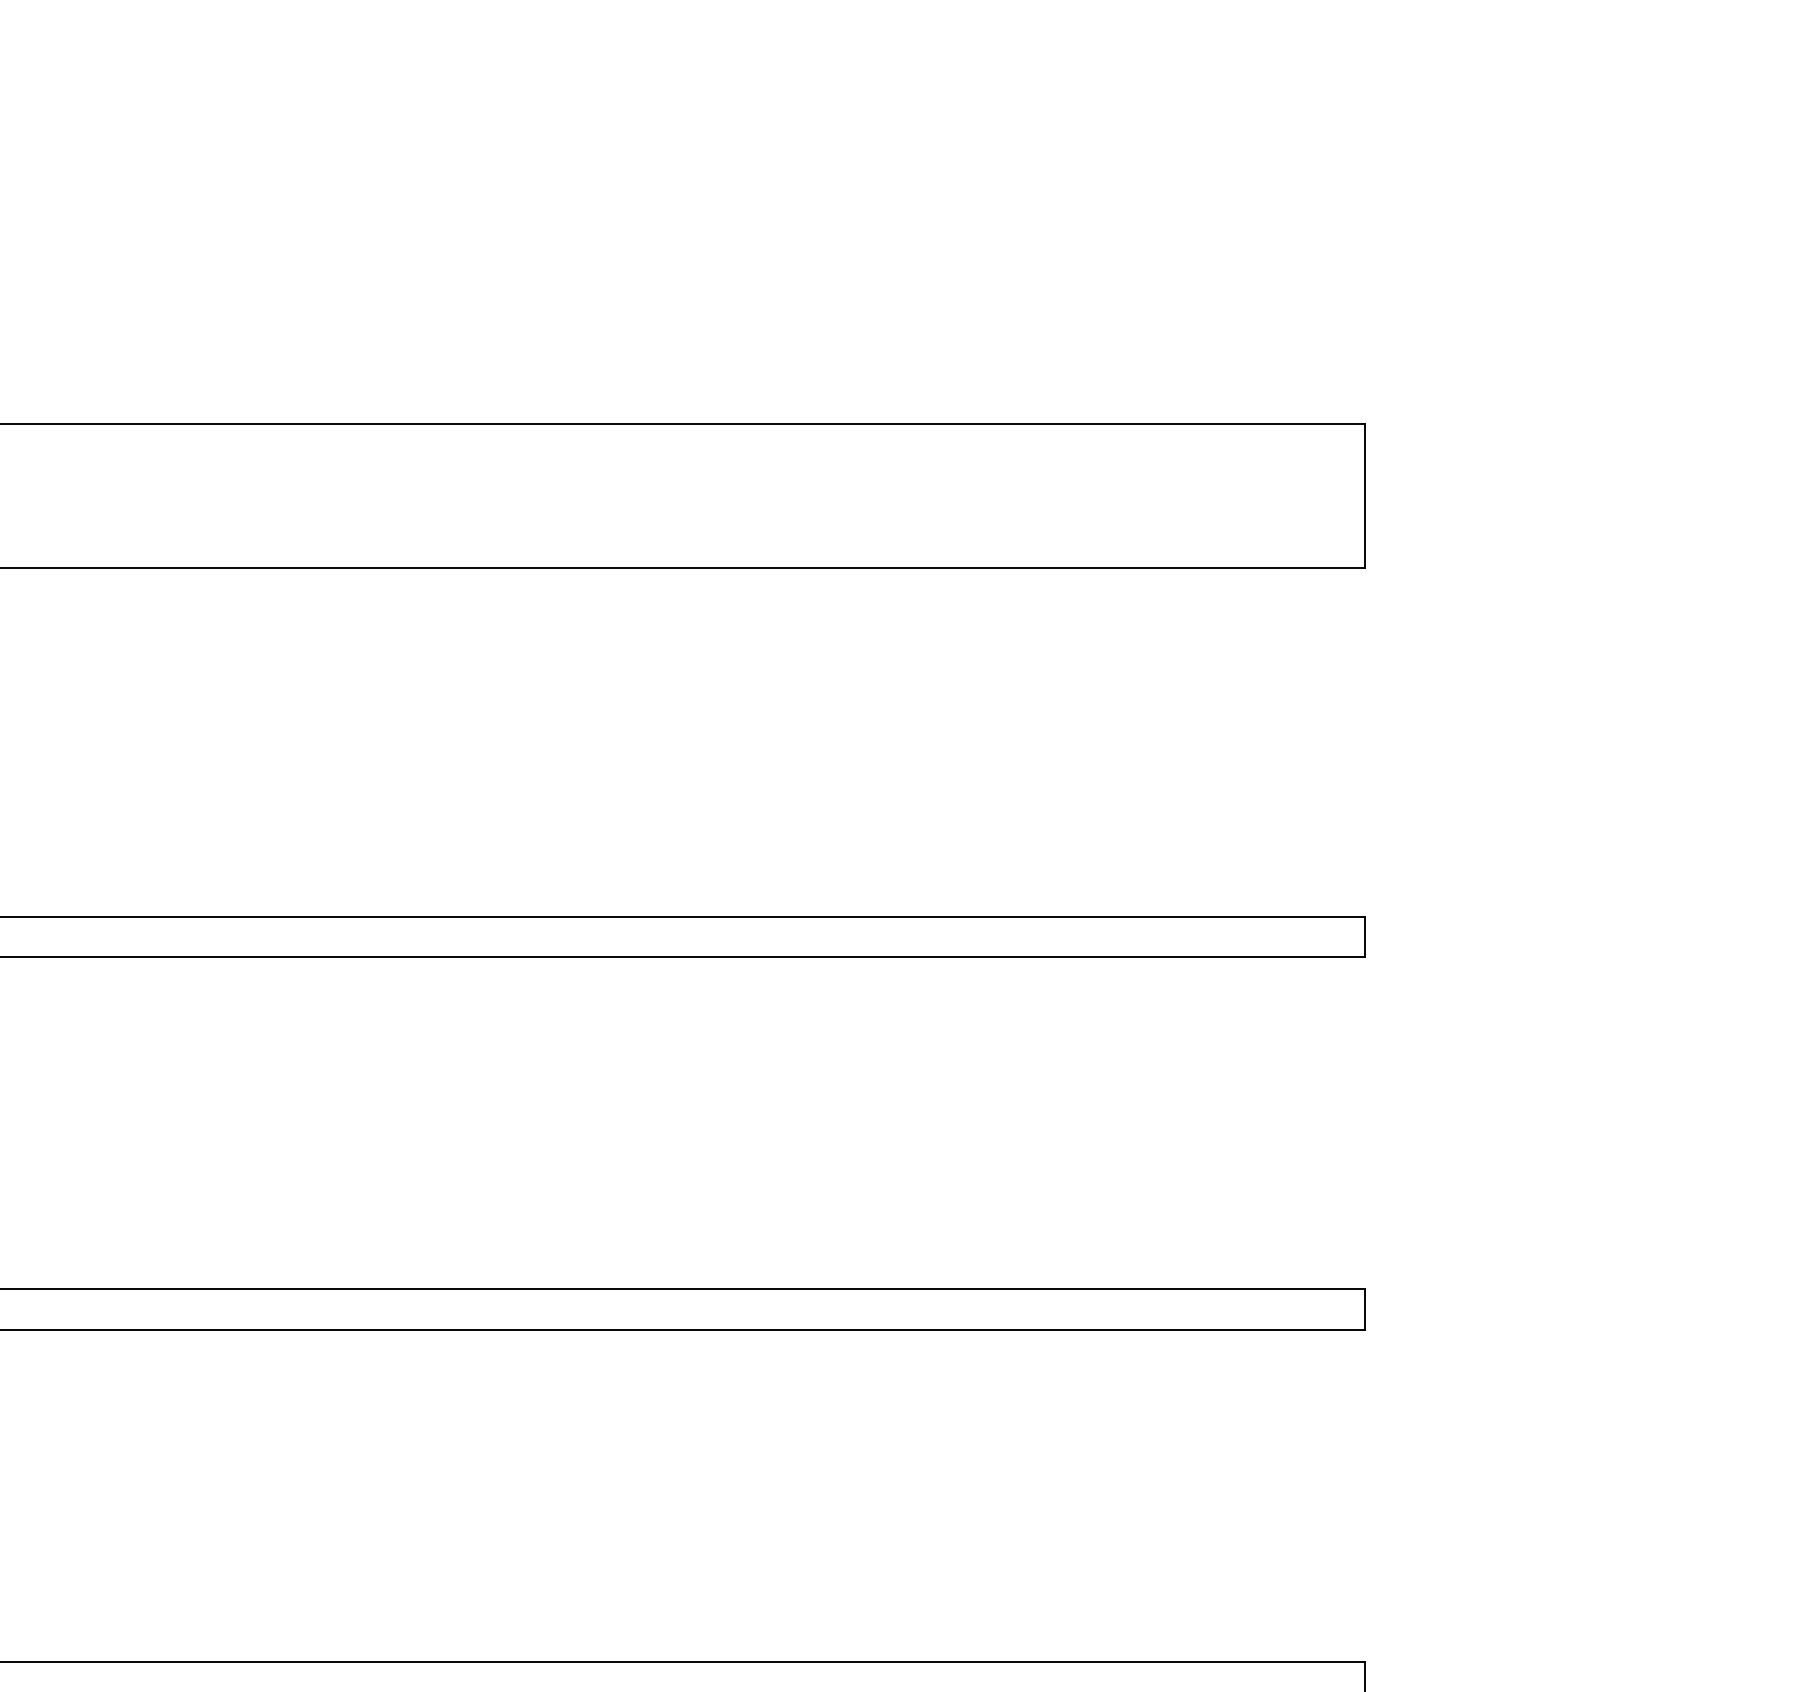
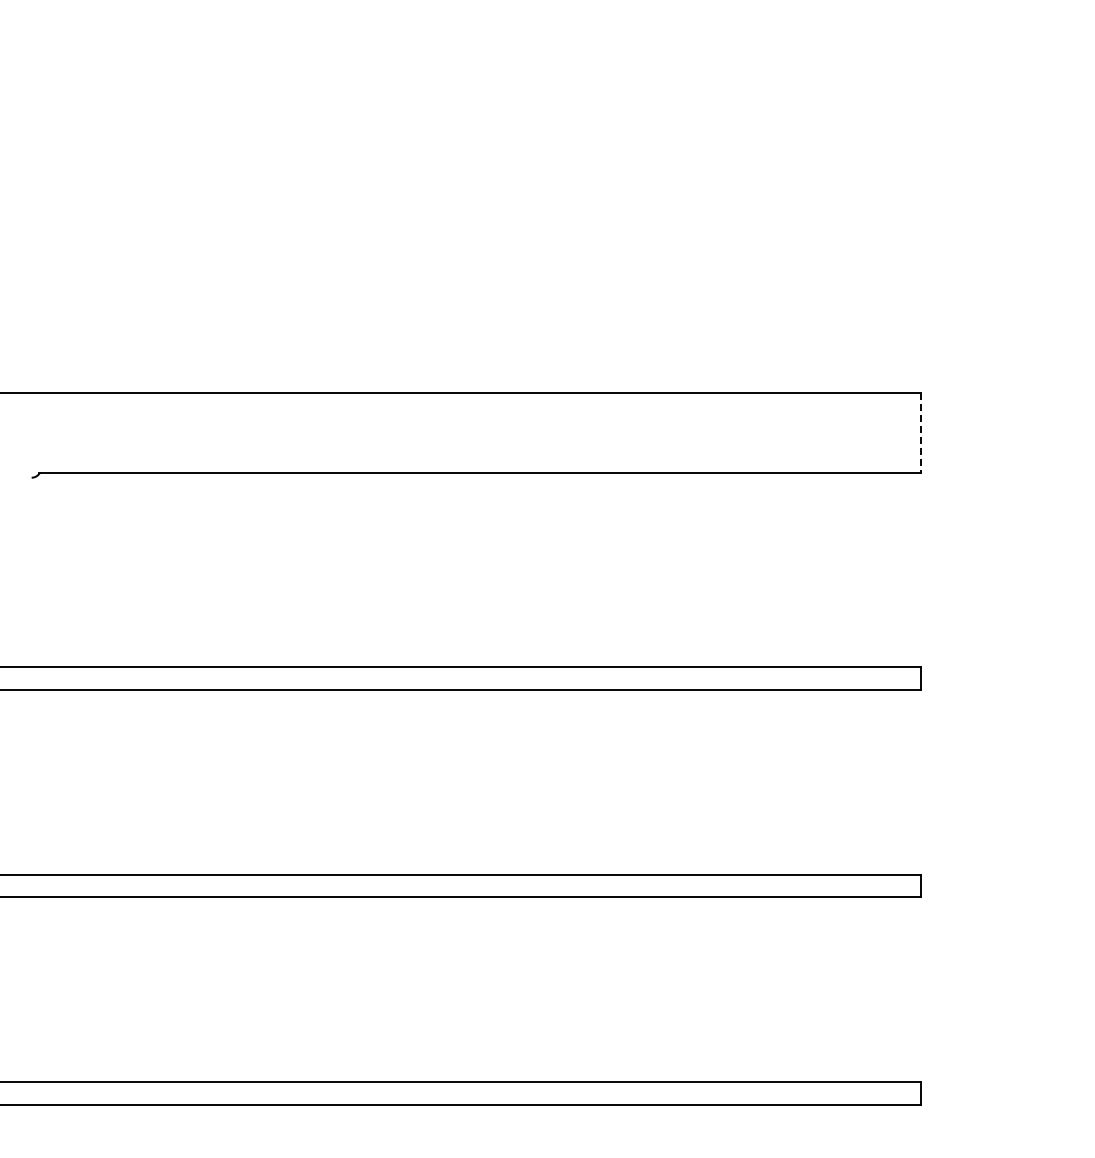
line: (1365, 496) -> (921, 433), solid -> dashed

